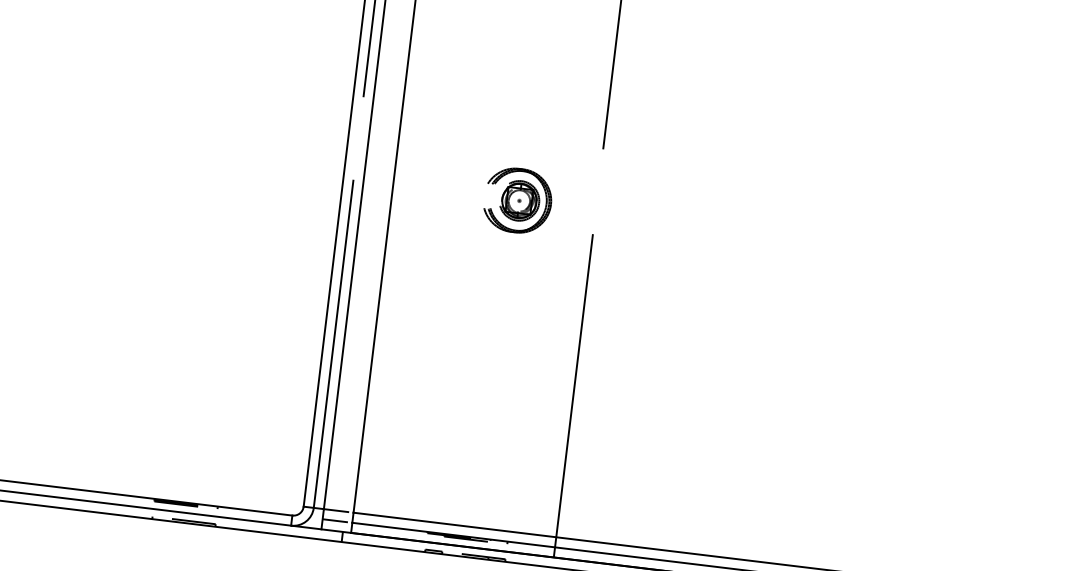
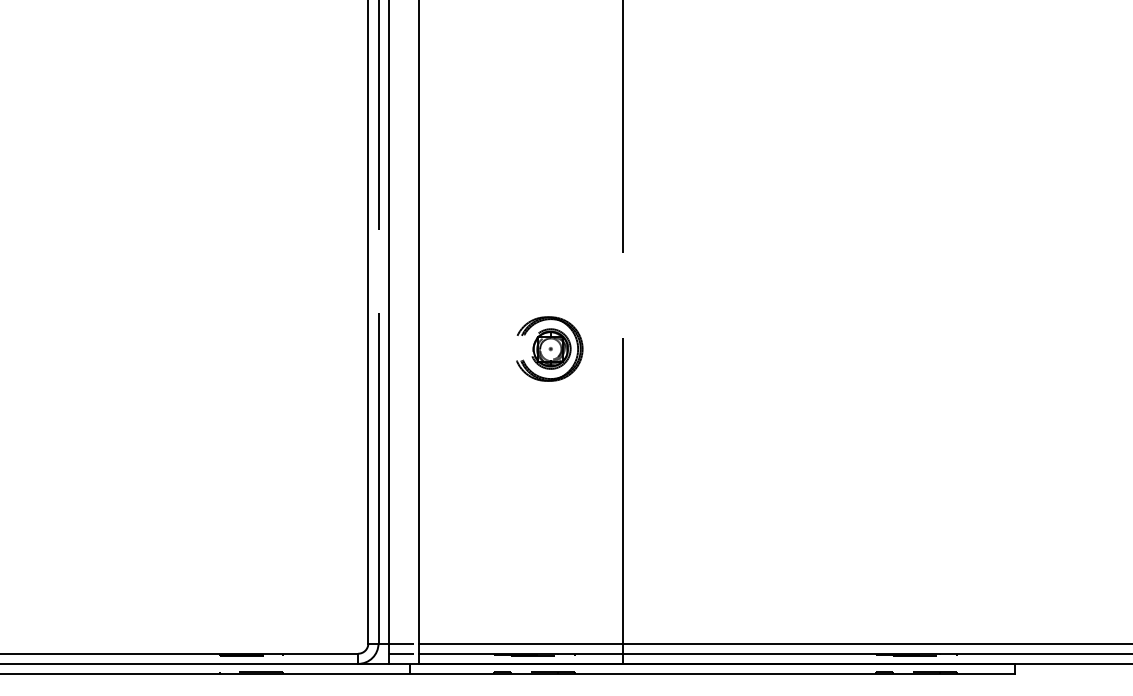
part: (518, 200) -> (549, 348), moved

